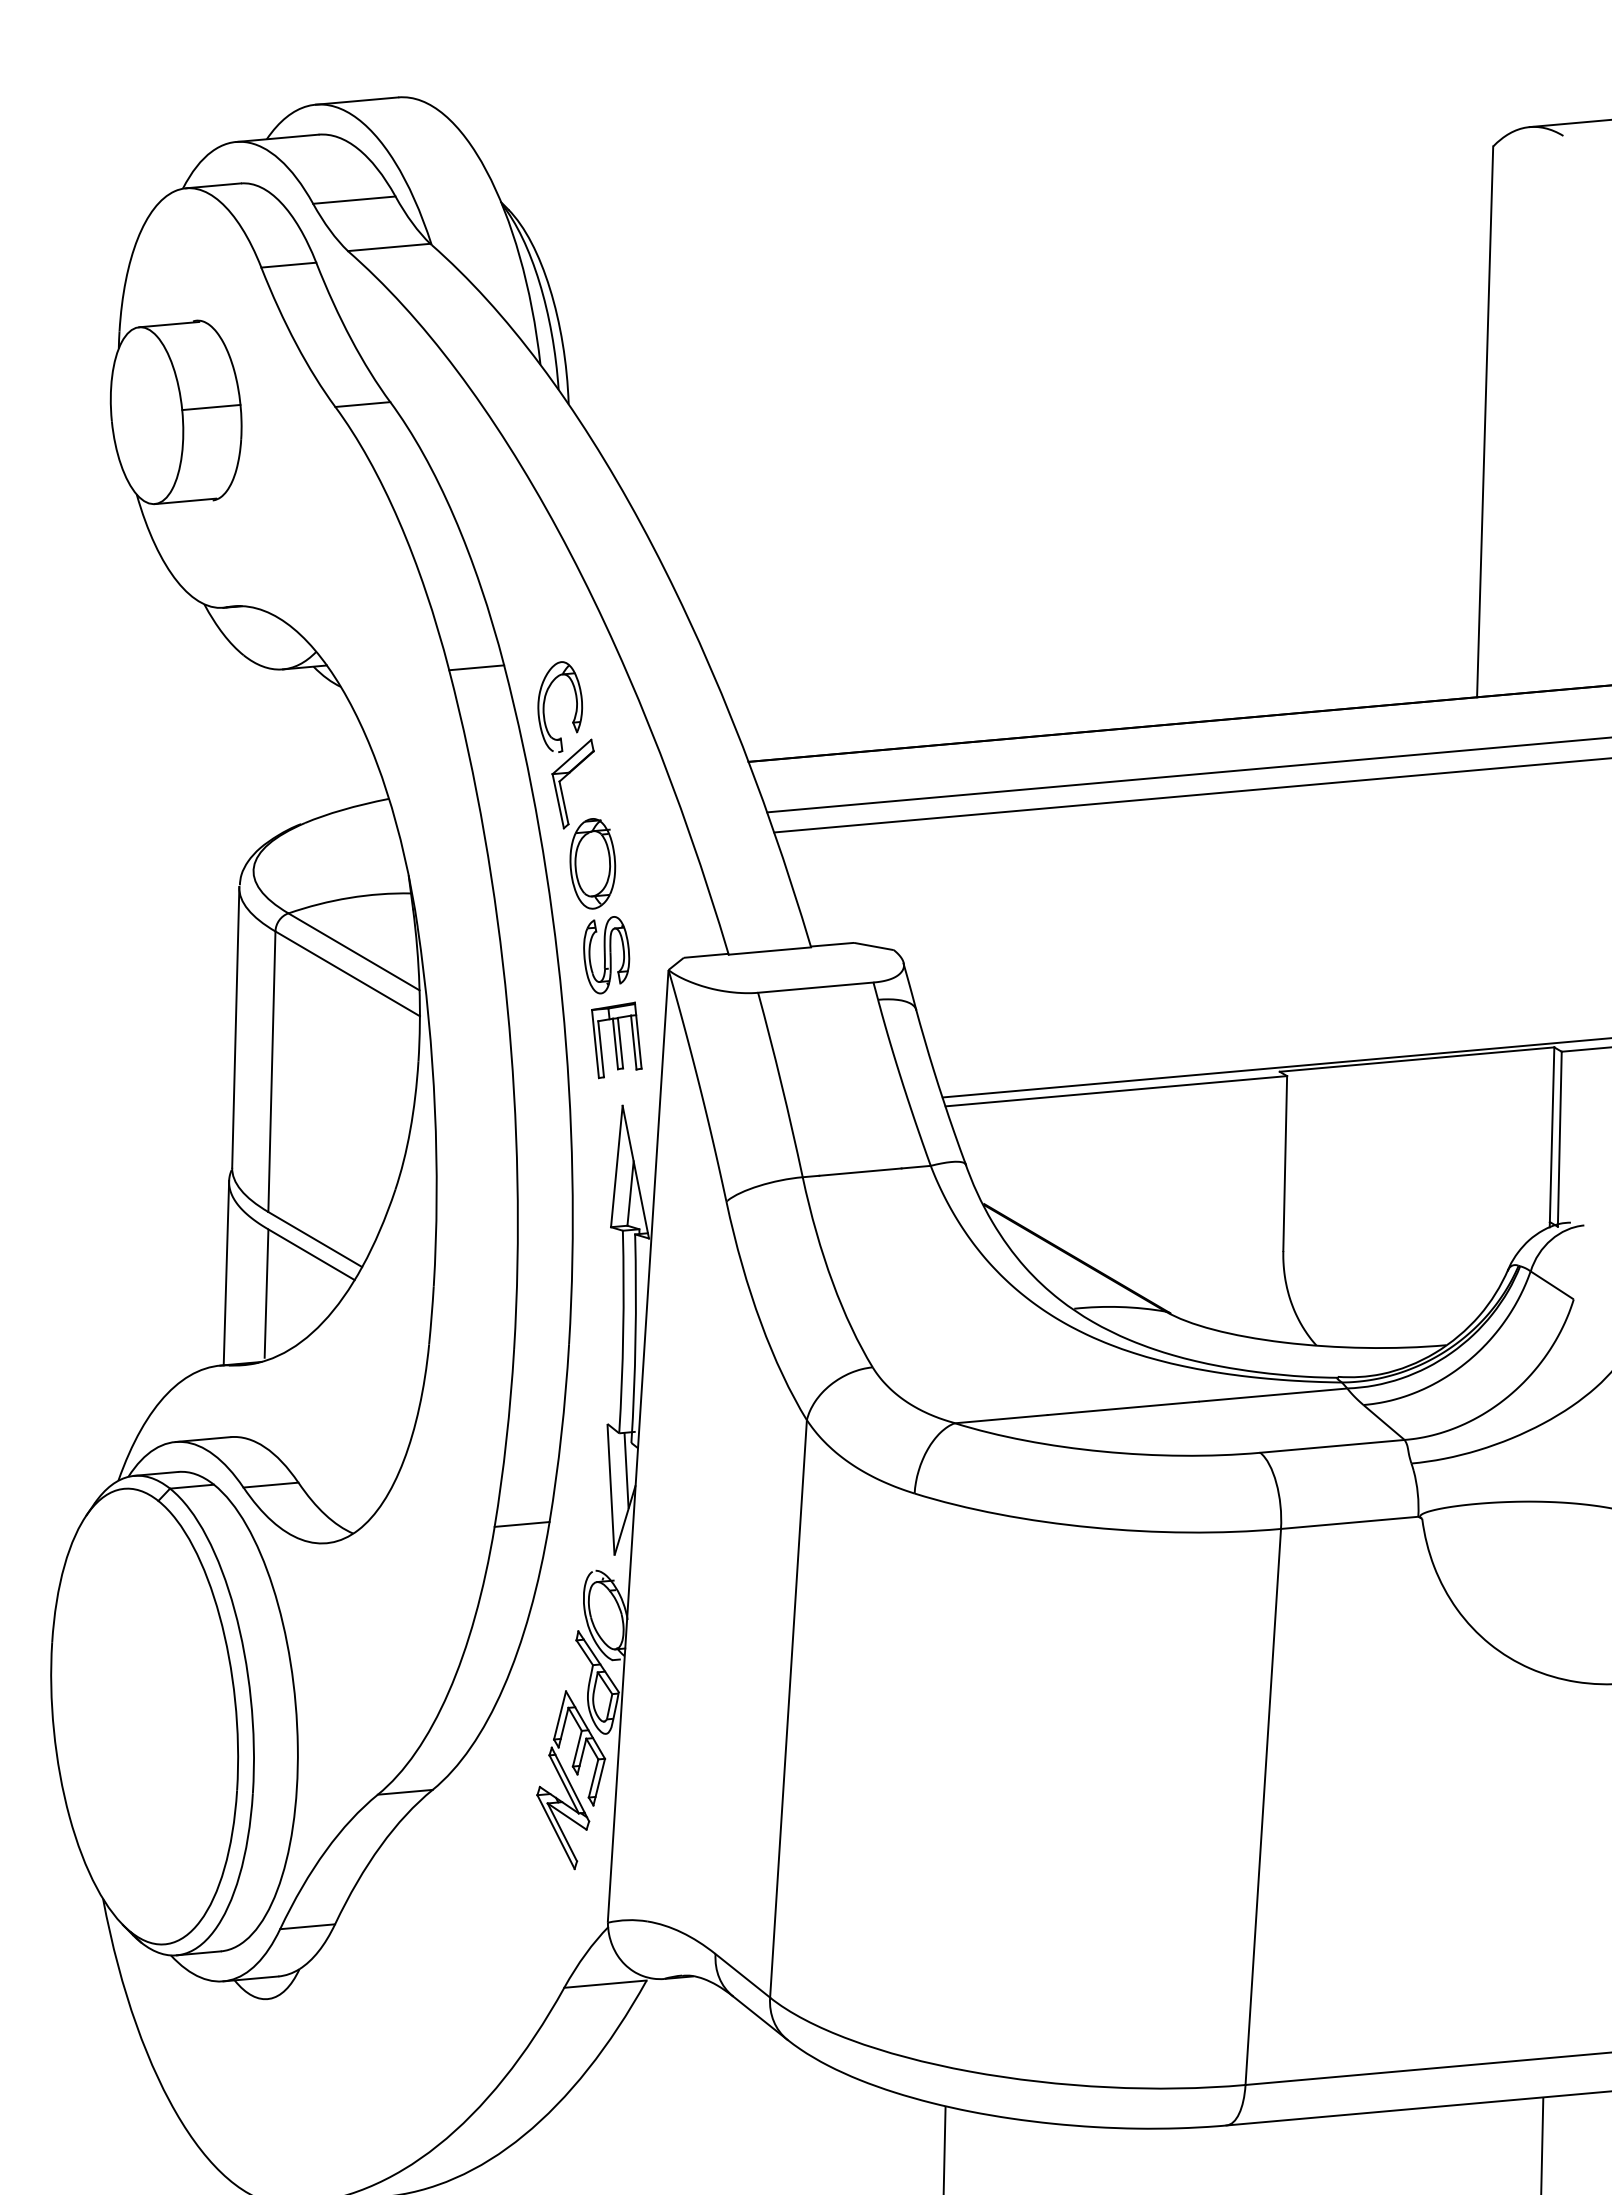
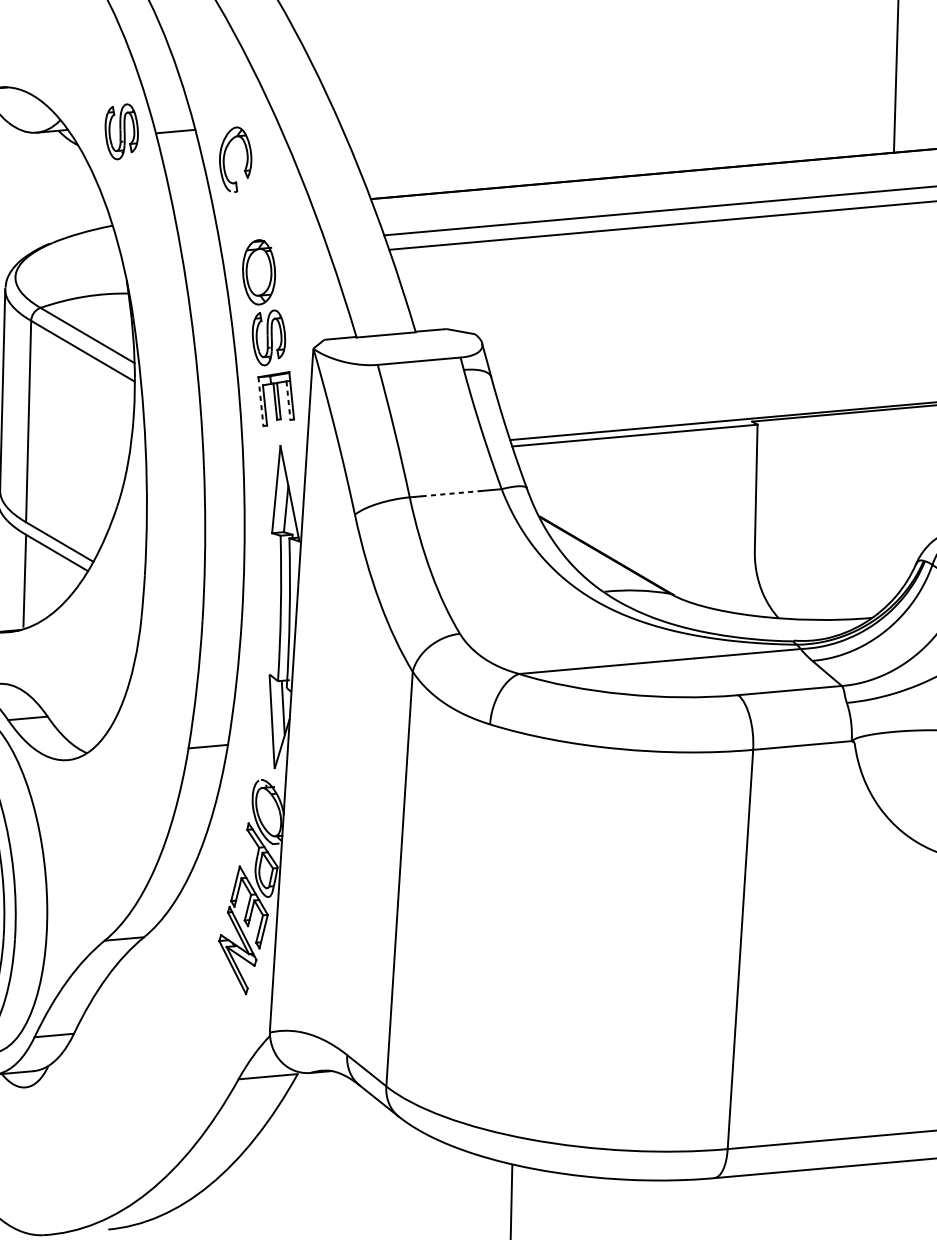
part: (401, 668) -> (121, 132), added
part: (566, 776) -> (240, 209), removed
line: (633, 1043) -> (288, 401), solid -> dashed
line: (595, 1044) -> (260, 402), solid -> dashed
line: (860, 1172) -> (451, 493), solid -> dashed

